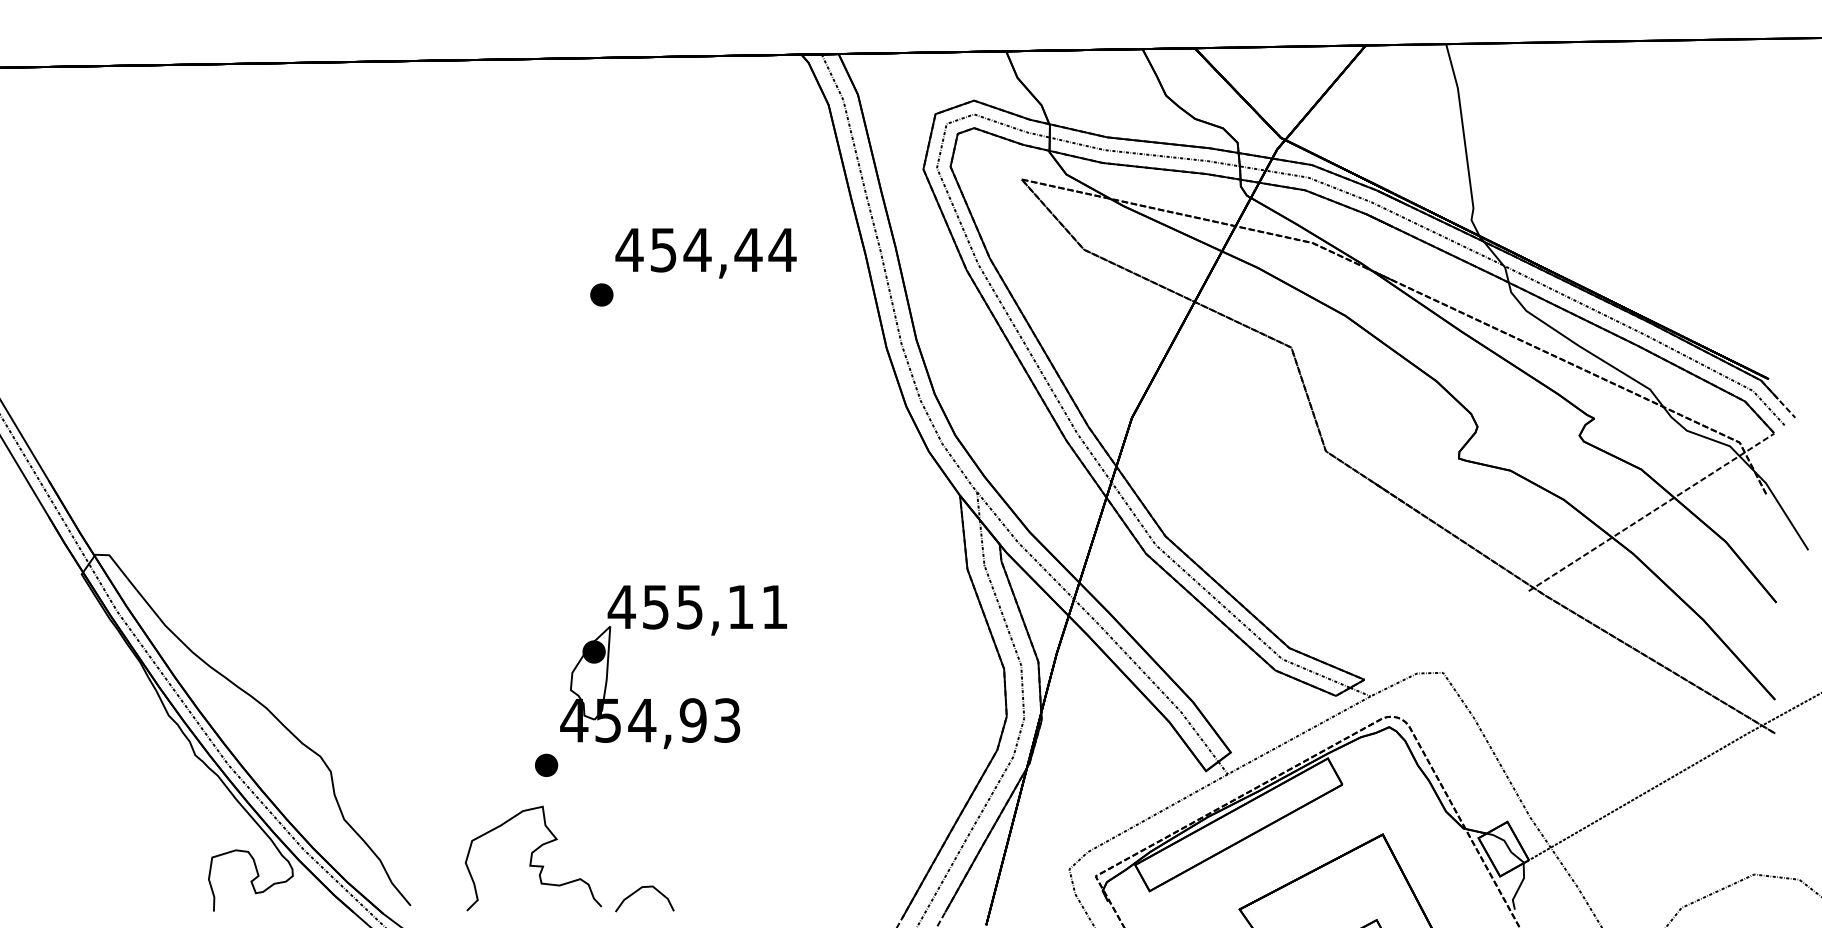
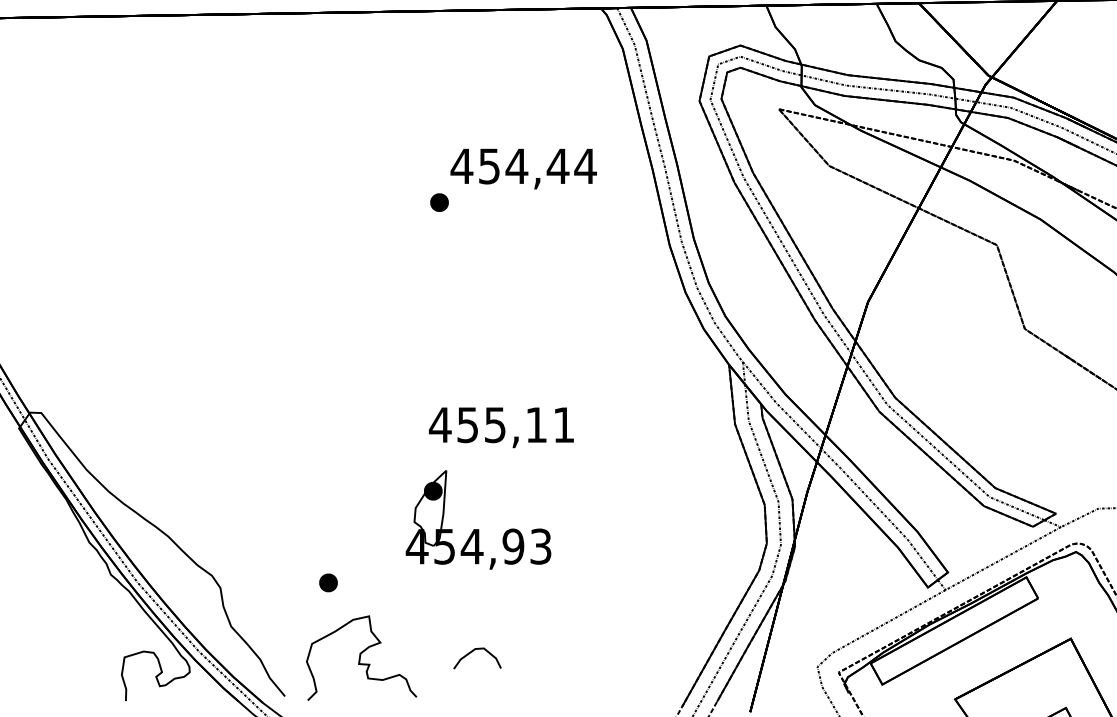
text: (696, 610) -> (500, 427), moved
part: (546, 764) -> (328, 582), moved
curve: (532, 858) -> (360, 658), moved
curve: (639, 890) -> (473, 651), moved

